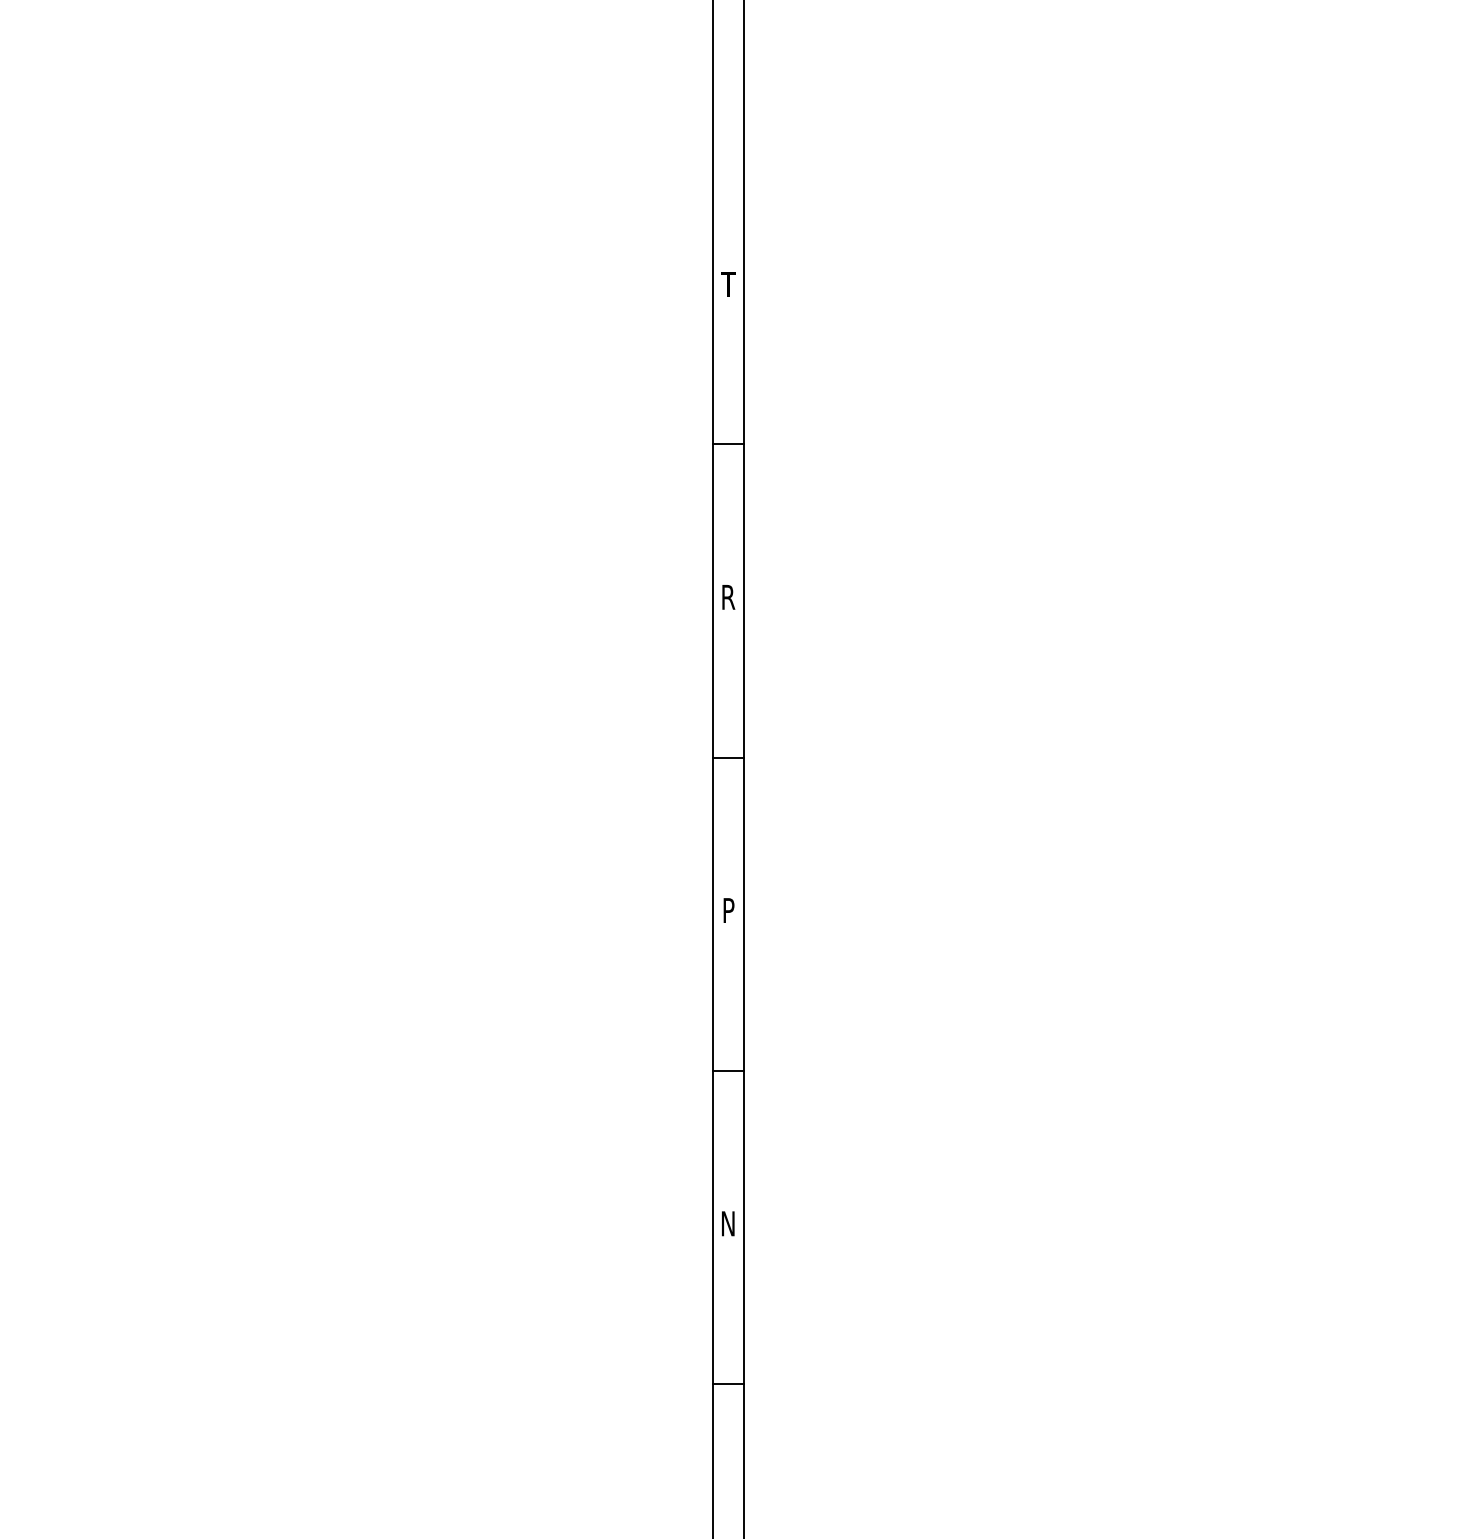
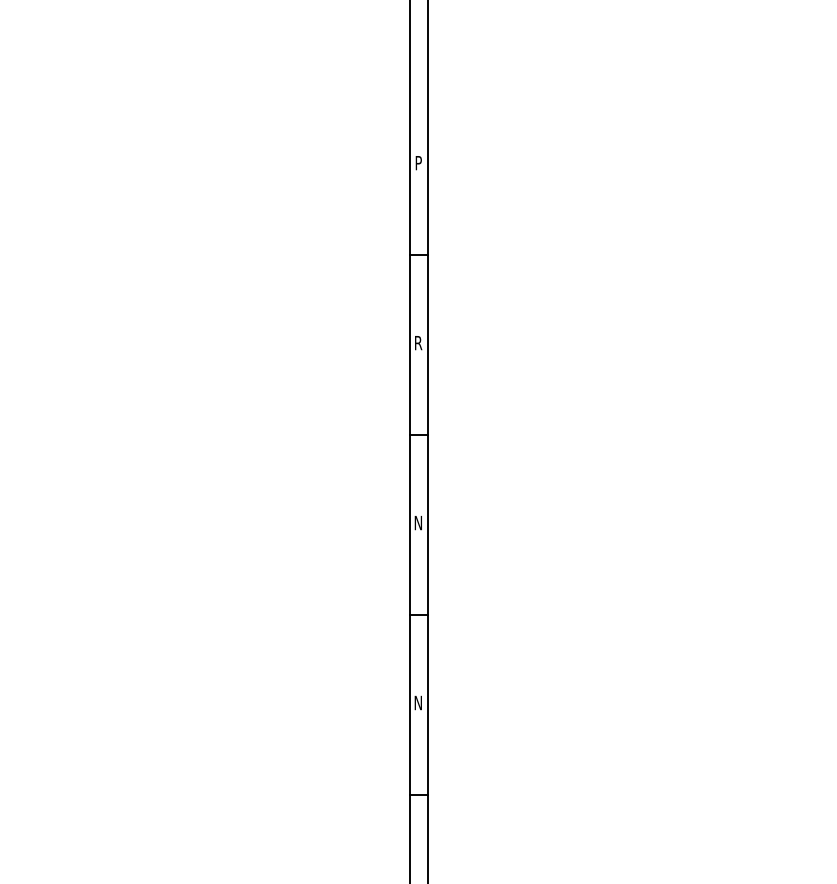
text: (728, 284) -> (418, 163), T -> P
text: (726, 911) -> (417, 523), P -> N

